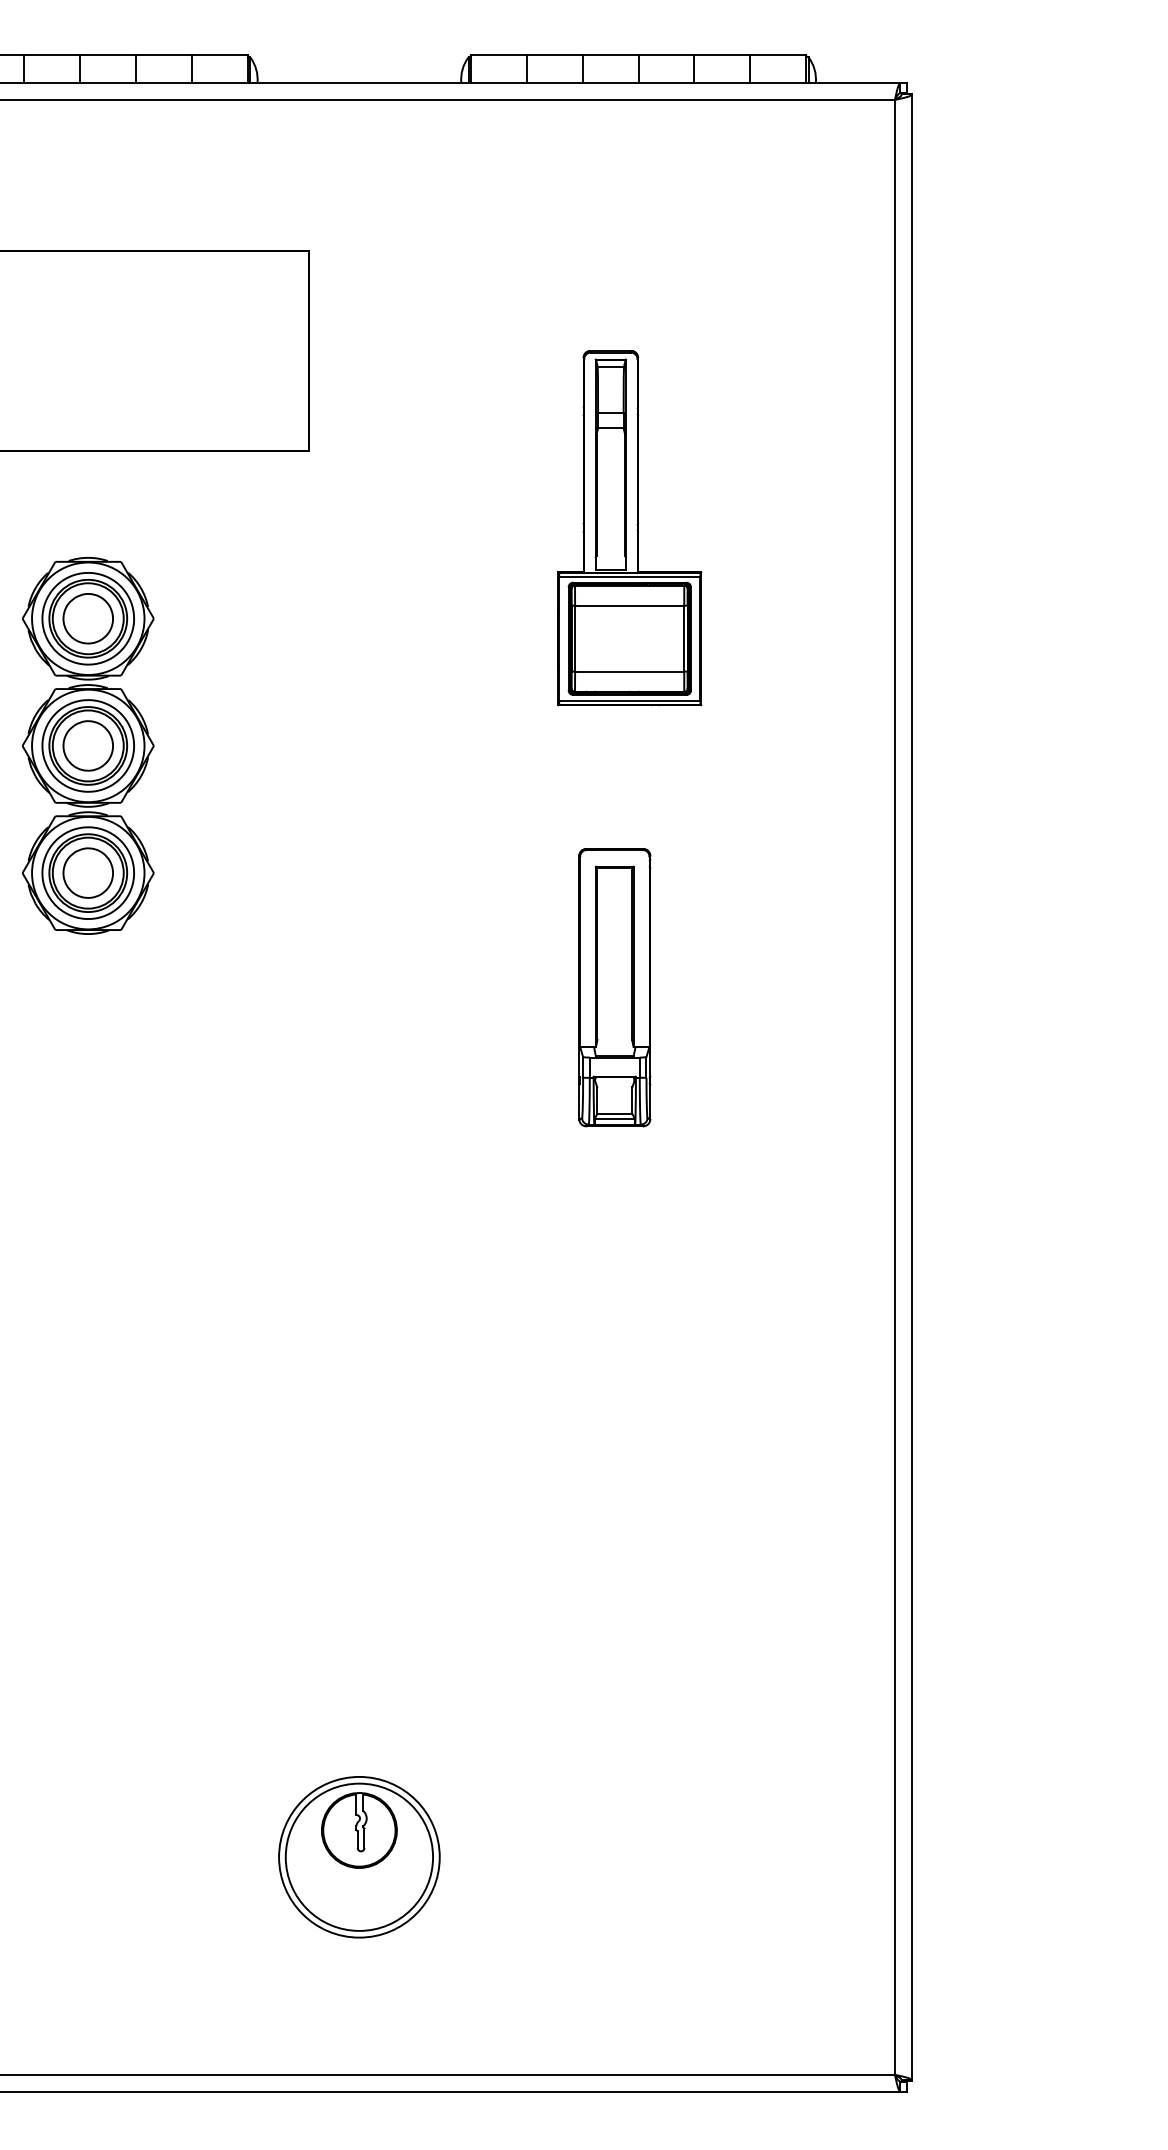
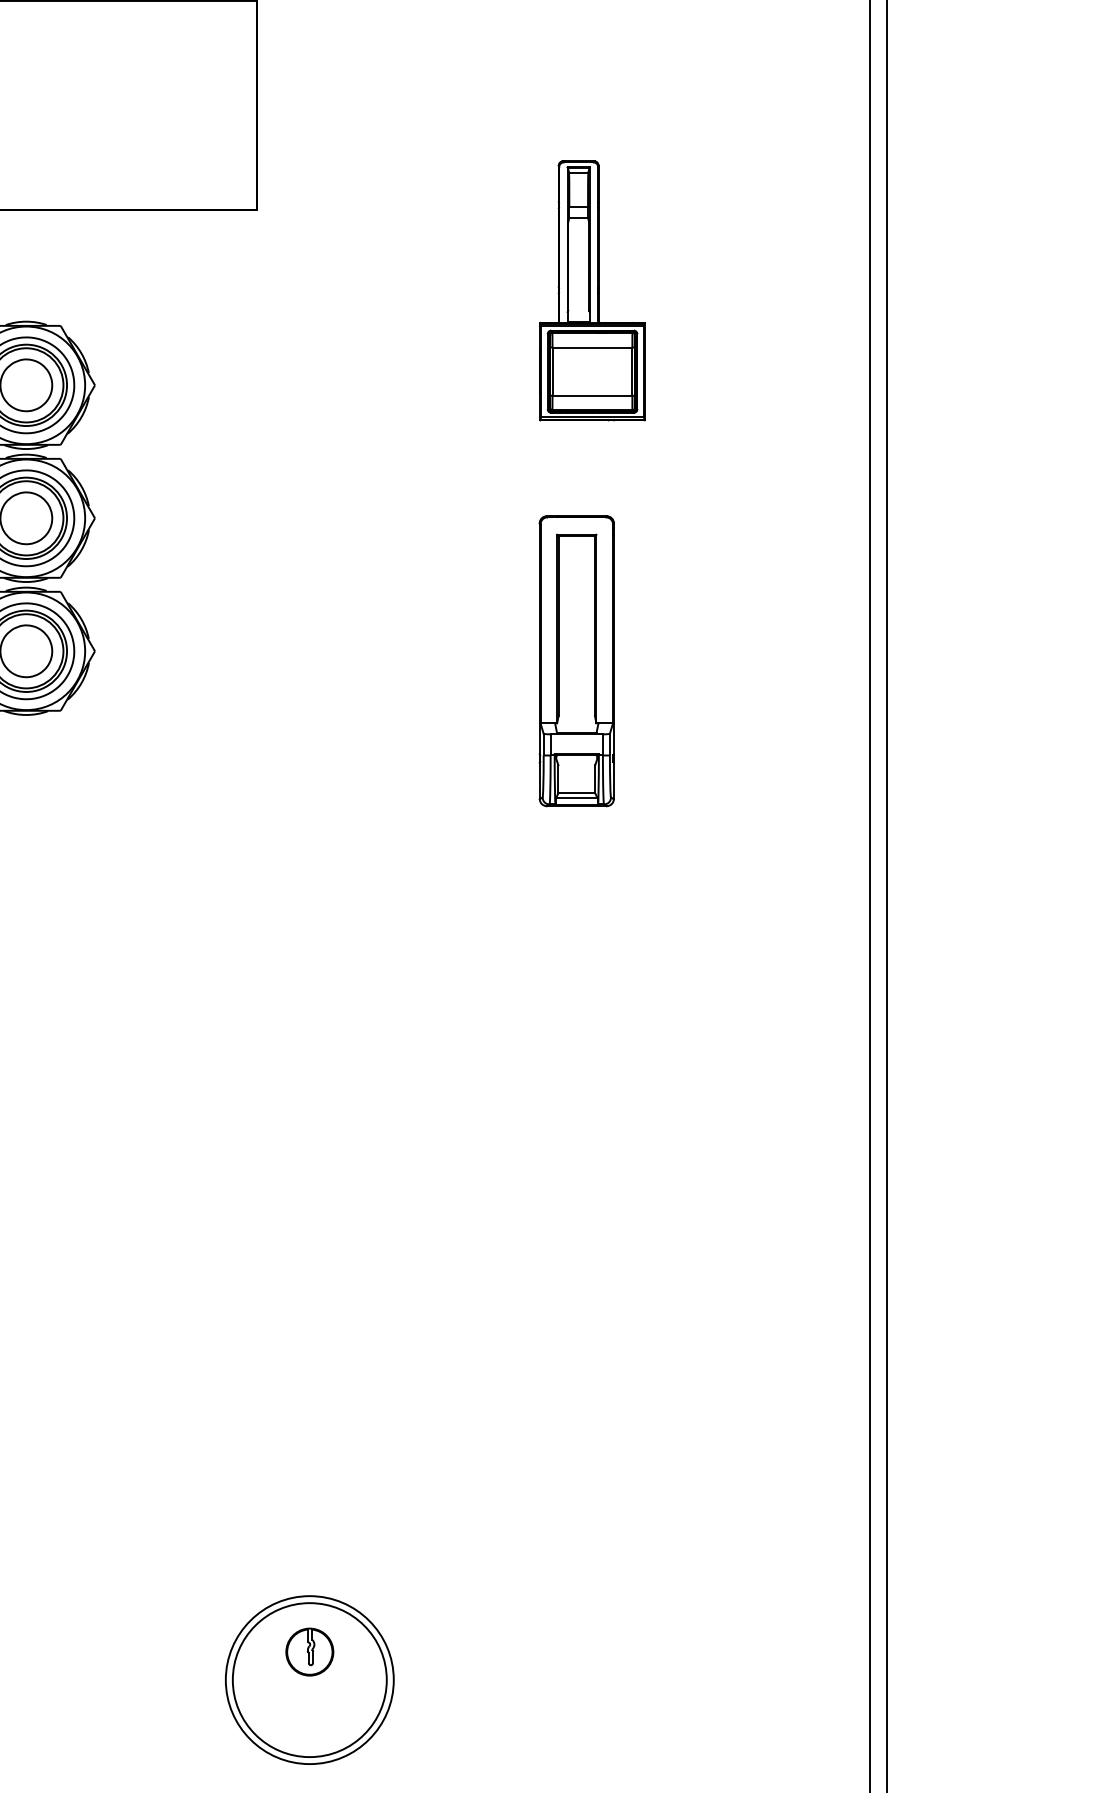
part: (629, 528) -> (592, 291), size x0.7
part: (614, 987) -> (576, 661), moved
part: (359, 1830) -> (309, 1652), size x0.6

